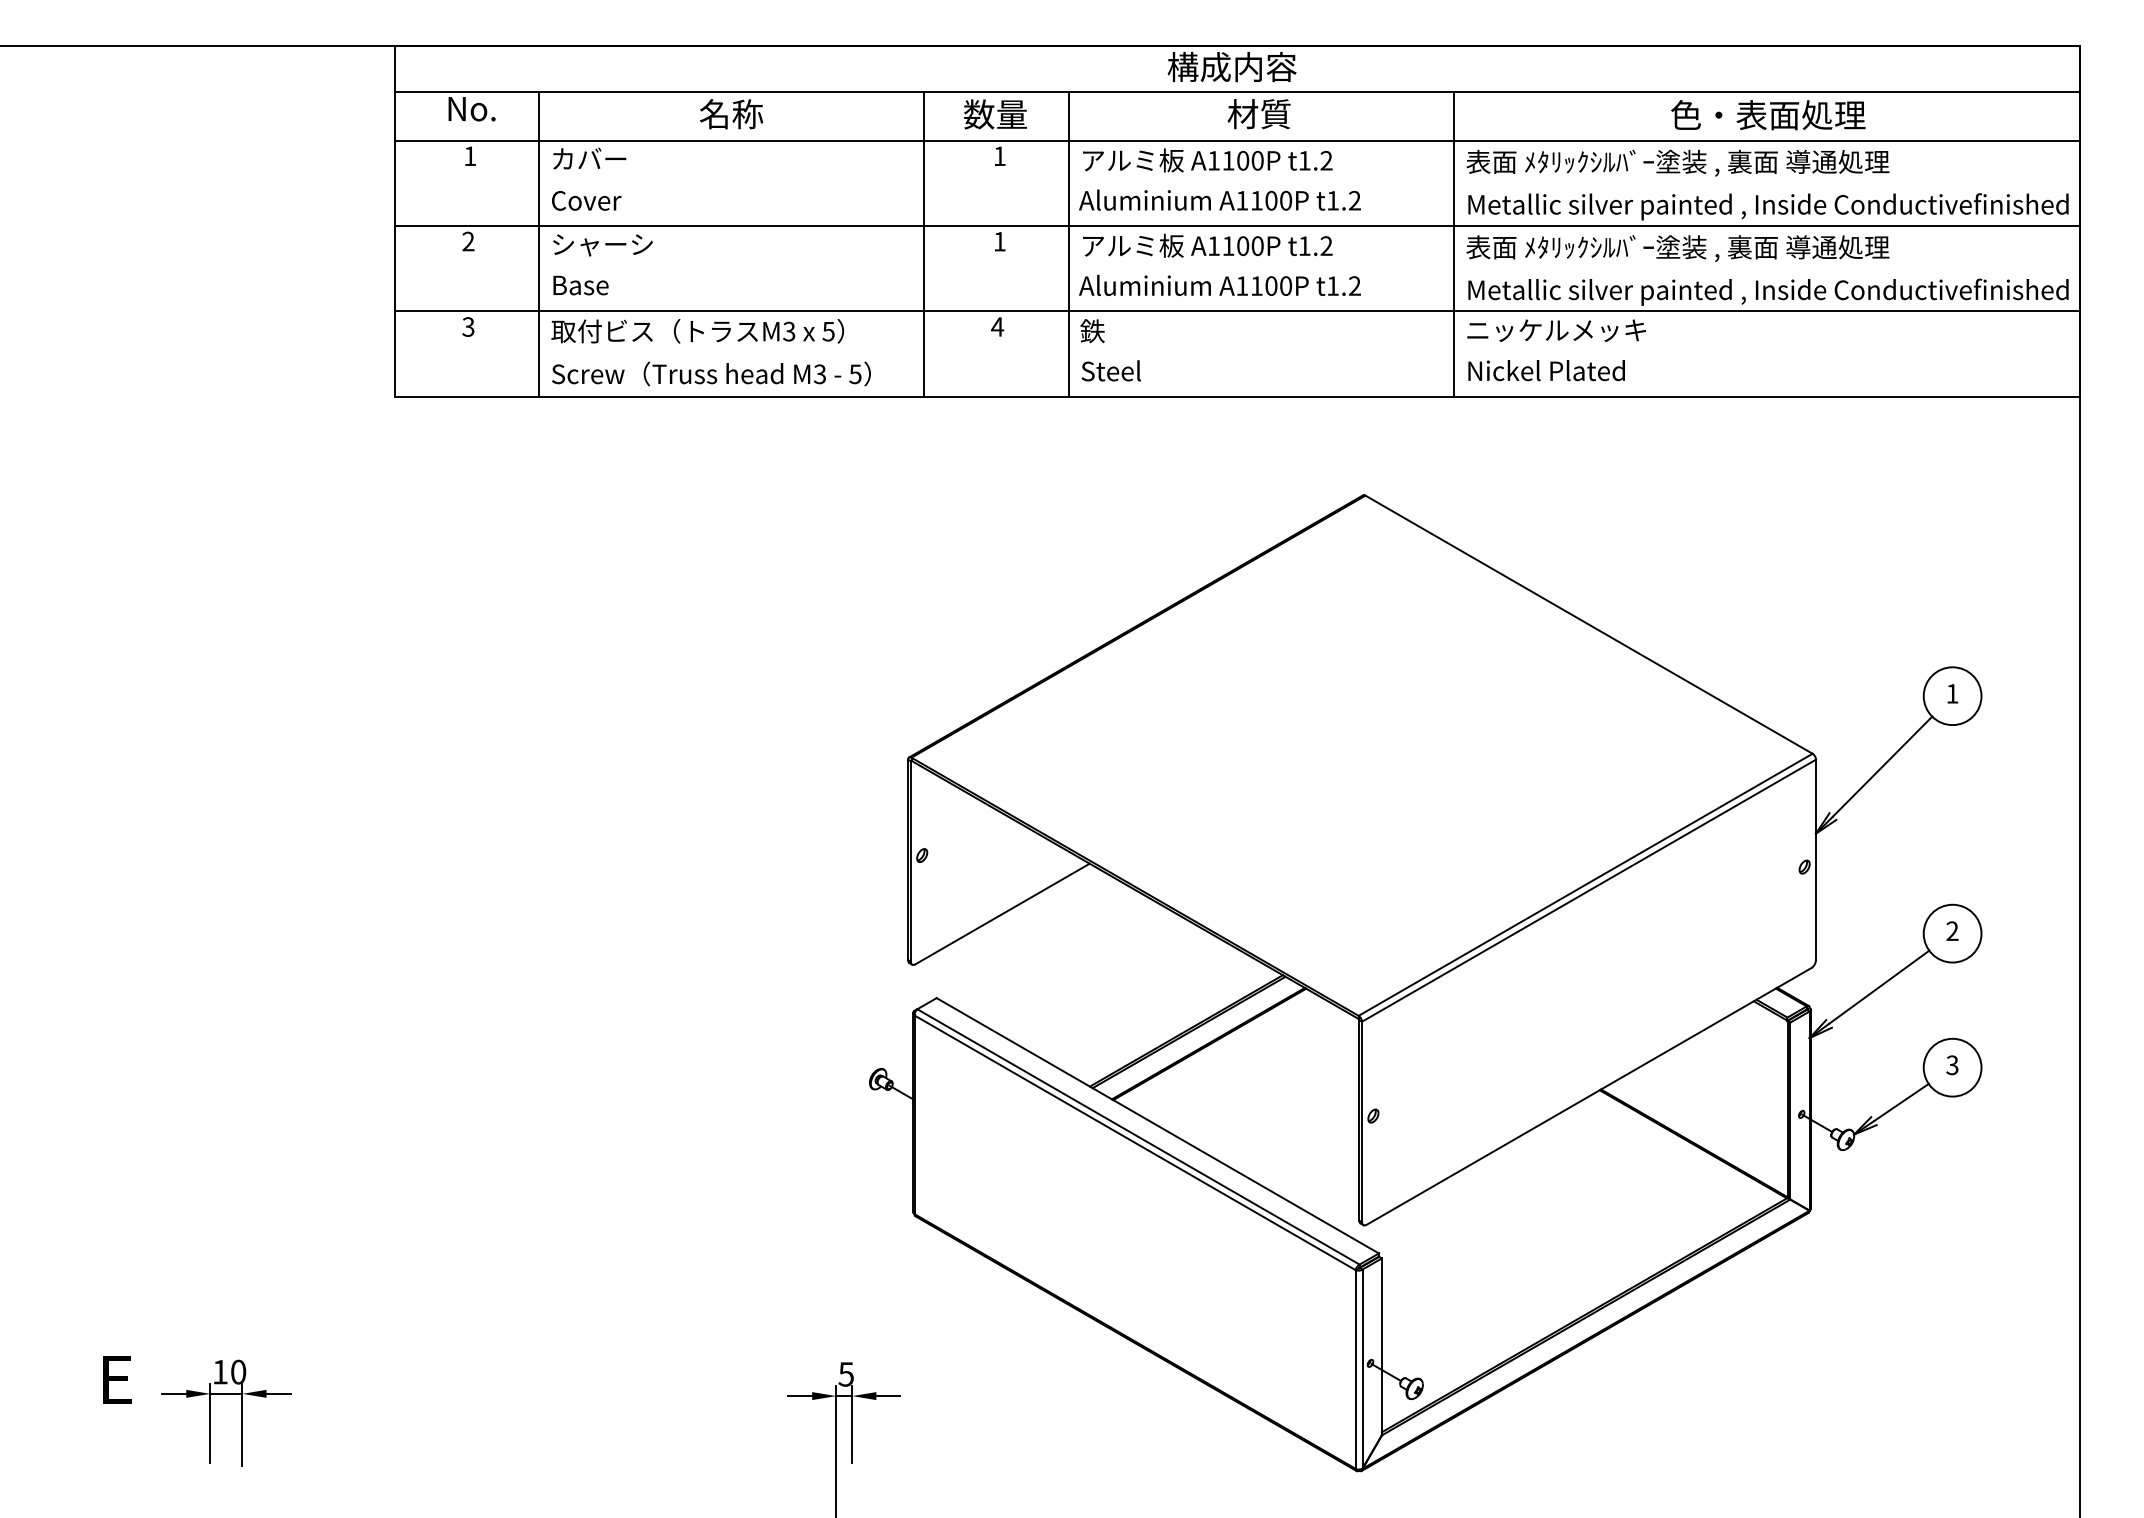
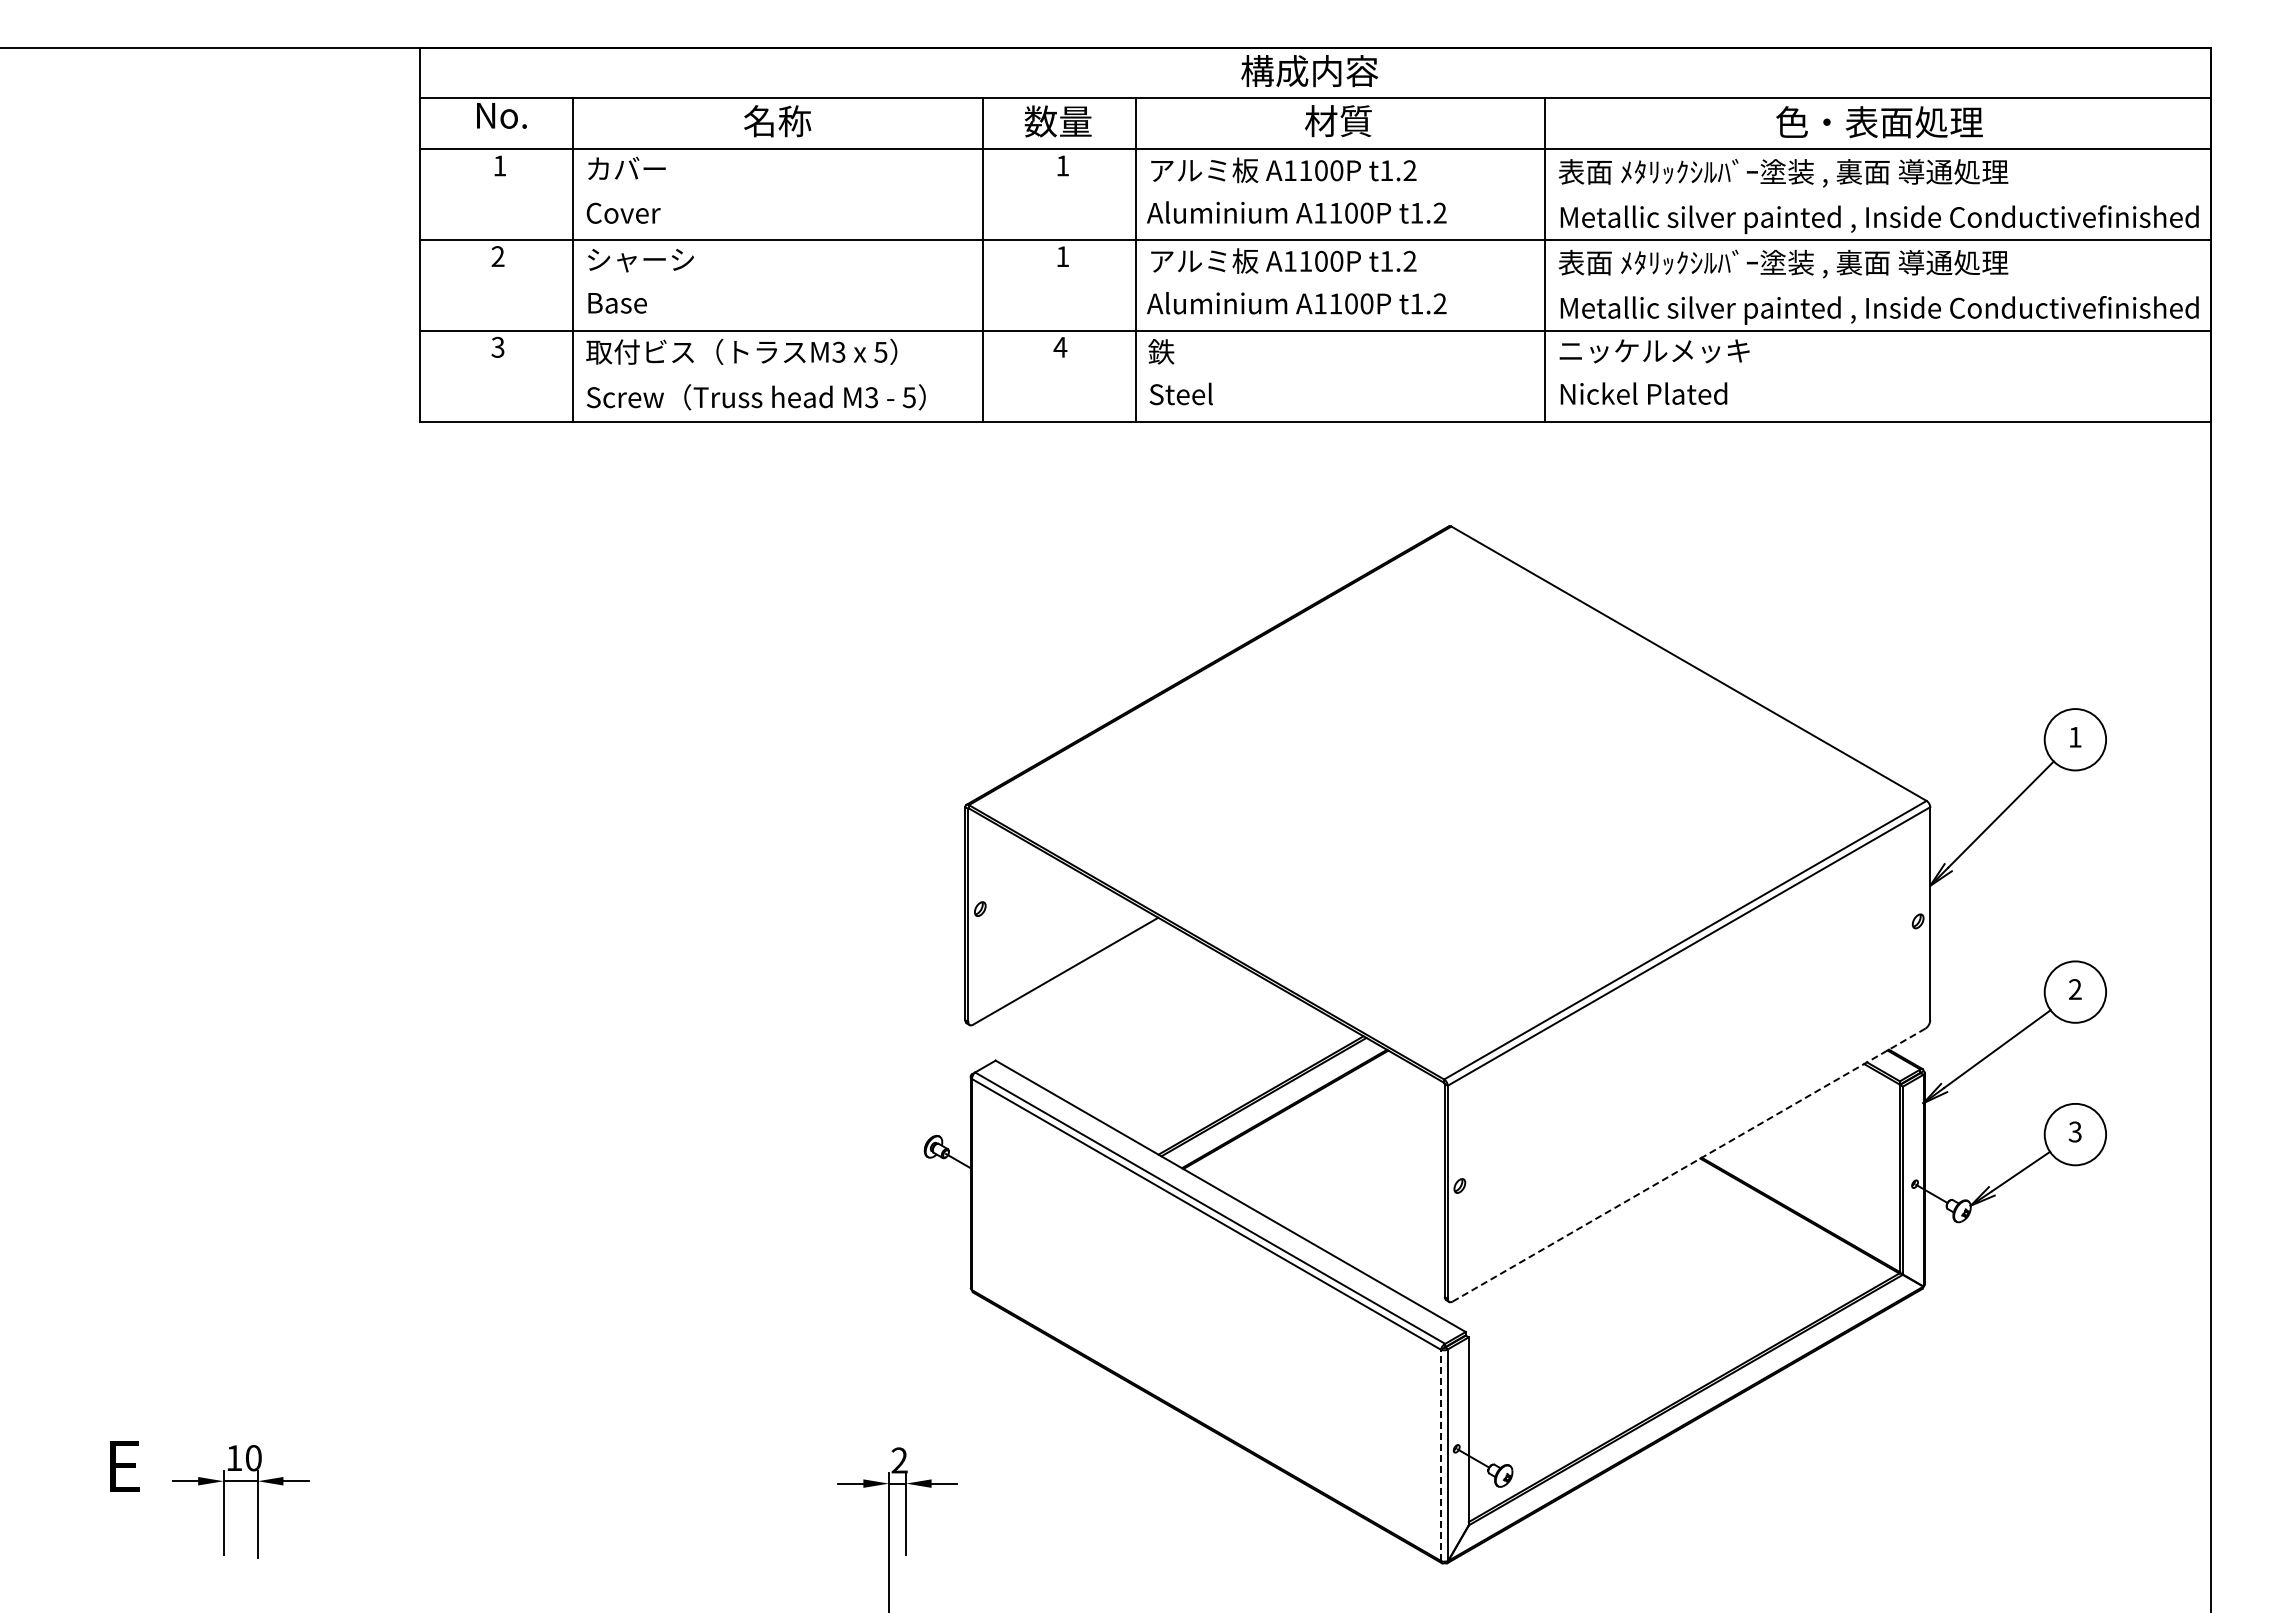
line: (1589, 1096) -> (1689, 1165), solid -> dashed
line: (1356, 1369) -> (1441, 1455), solid -> dashed
text: (846, 1374) -> (899, 1460), 5 -> 2

